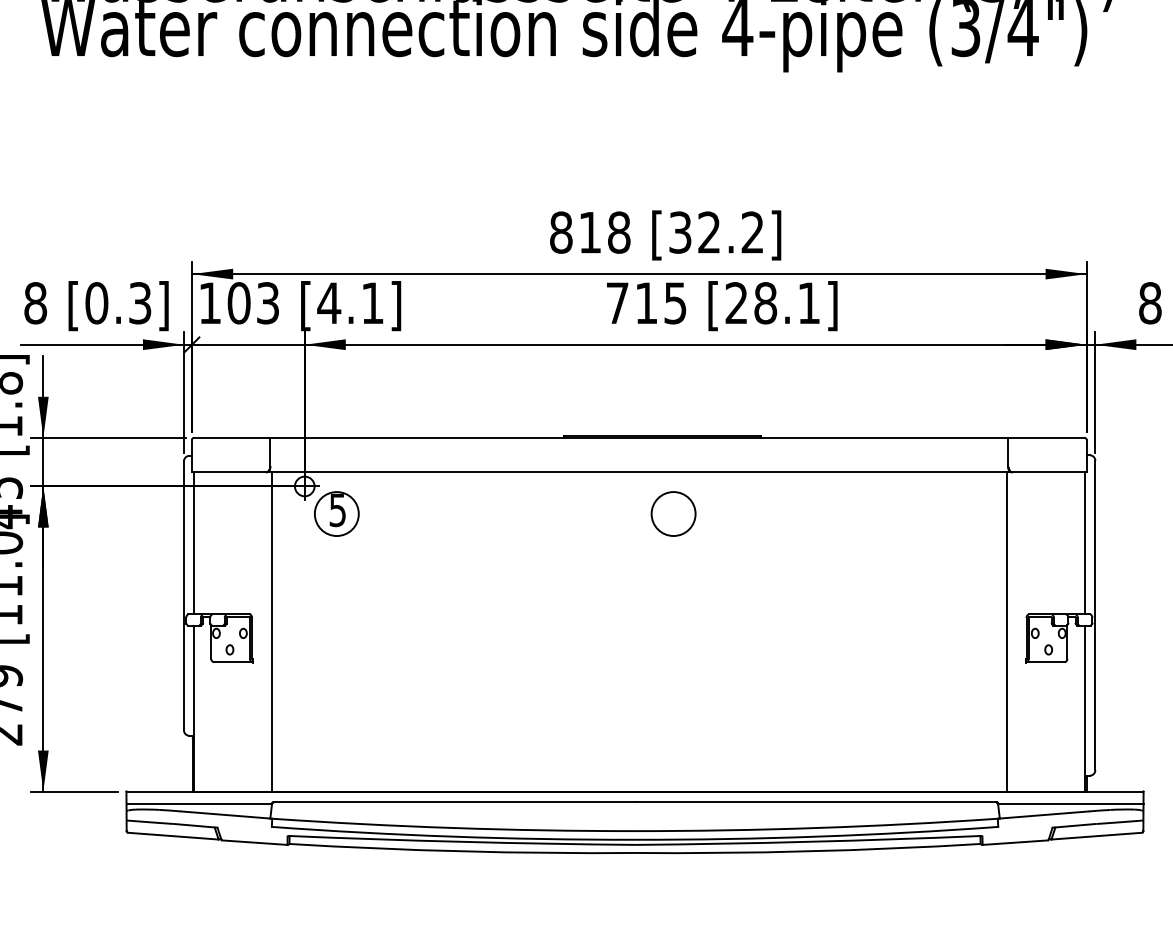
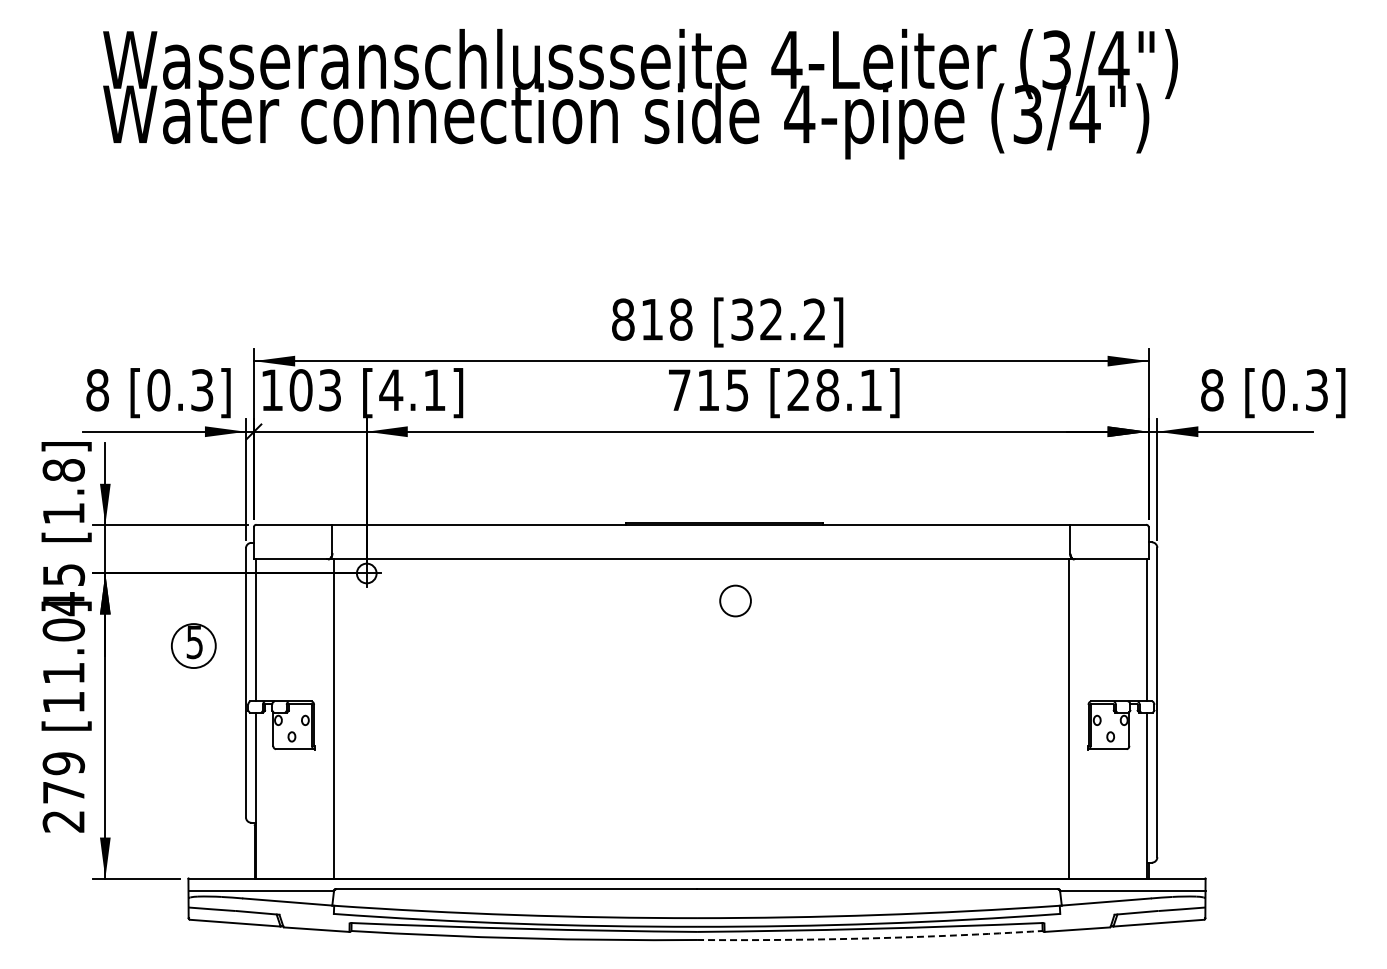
part: (336, 513) -> (193, 645), moved
circle: (673, 513) -> (735, 600), size x0.7
arc: (807, 851) -> (869, 938), solid -> dashed

